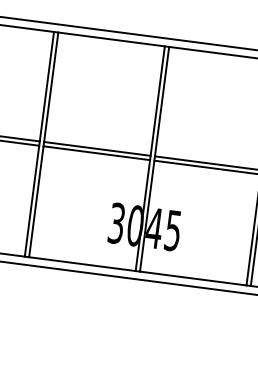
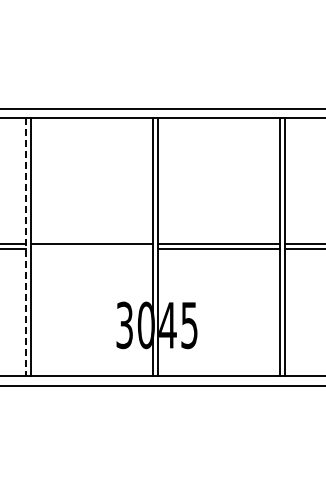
line: (39, 144) -> (25, 247), solid -> dashed
line: (96, 153) -> (91, 249), removed

